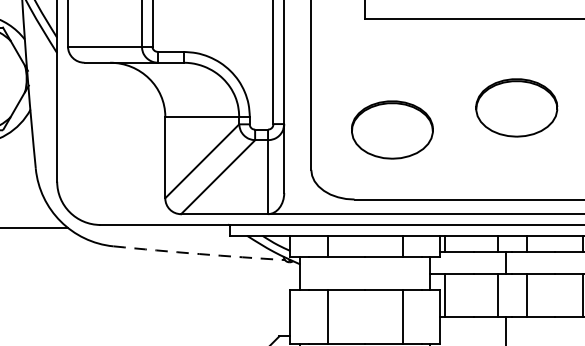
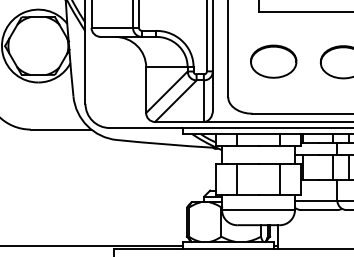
part: (392, 129) -> (273, 61), moved
arc: (199, 254) -> (165, 144), dashed -> solid

